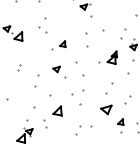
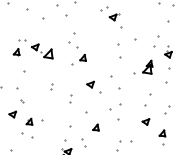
part: (58, 45) -> (78, 59), moved
part: (36, 80) -> (70, 98), size x0.62
part: (105, 109) -> (145, 121), size x0.62
part: (57, 110) -> (95, 127), size x0.62

